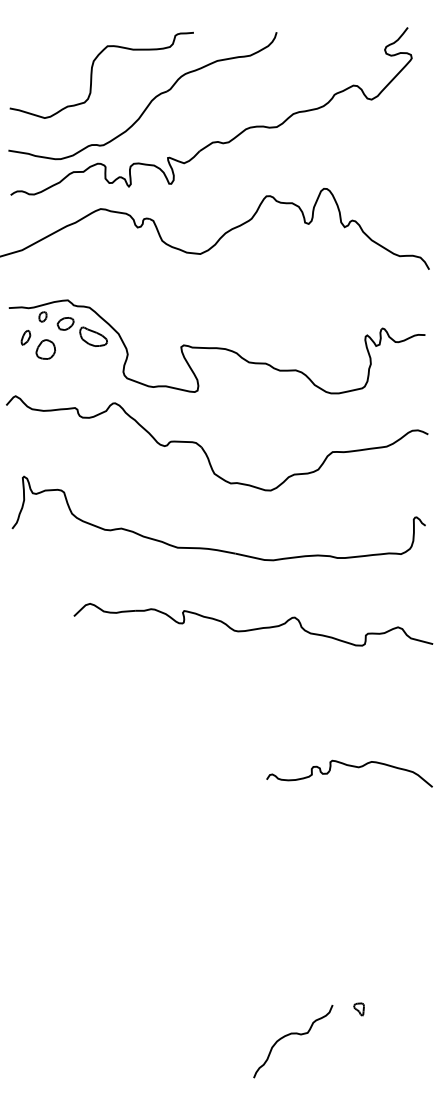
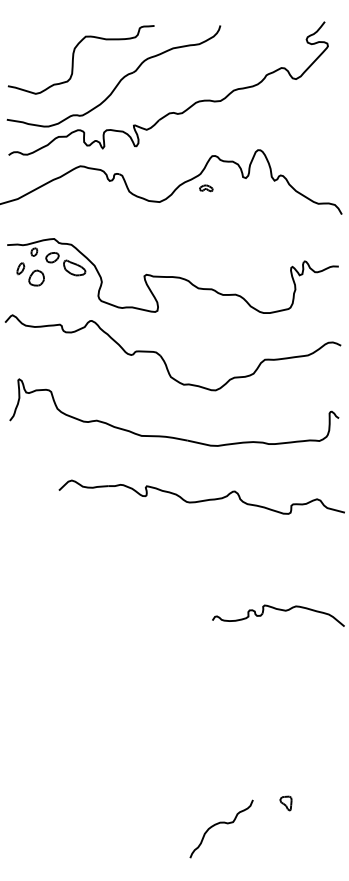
part: (259, 236) -> (206, 188), added
part: (358, 1009) -> (285, 803), size x1.43
curve: (293, 1034) -> (221, 823), moved

